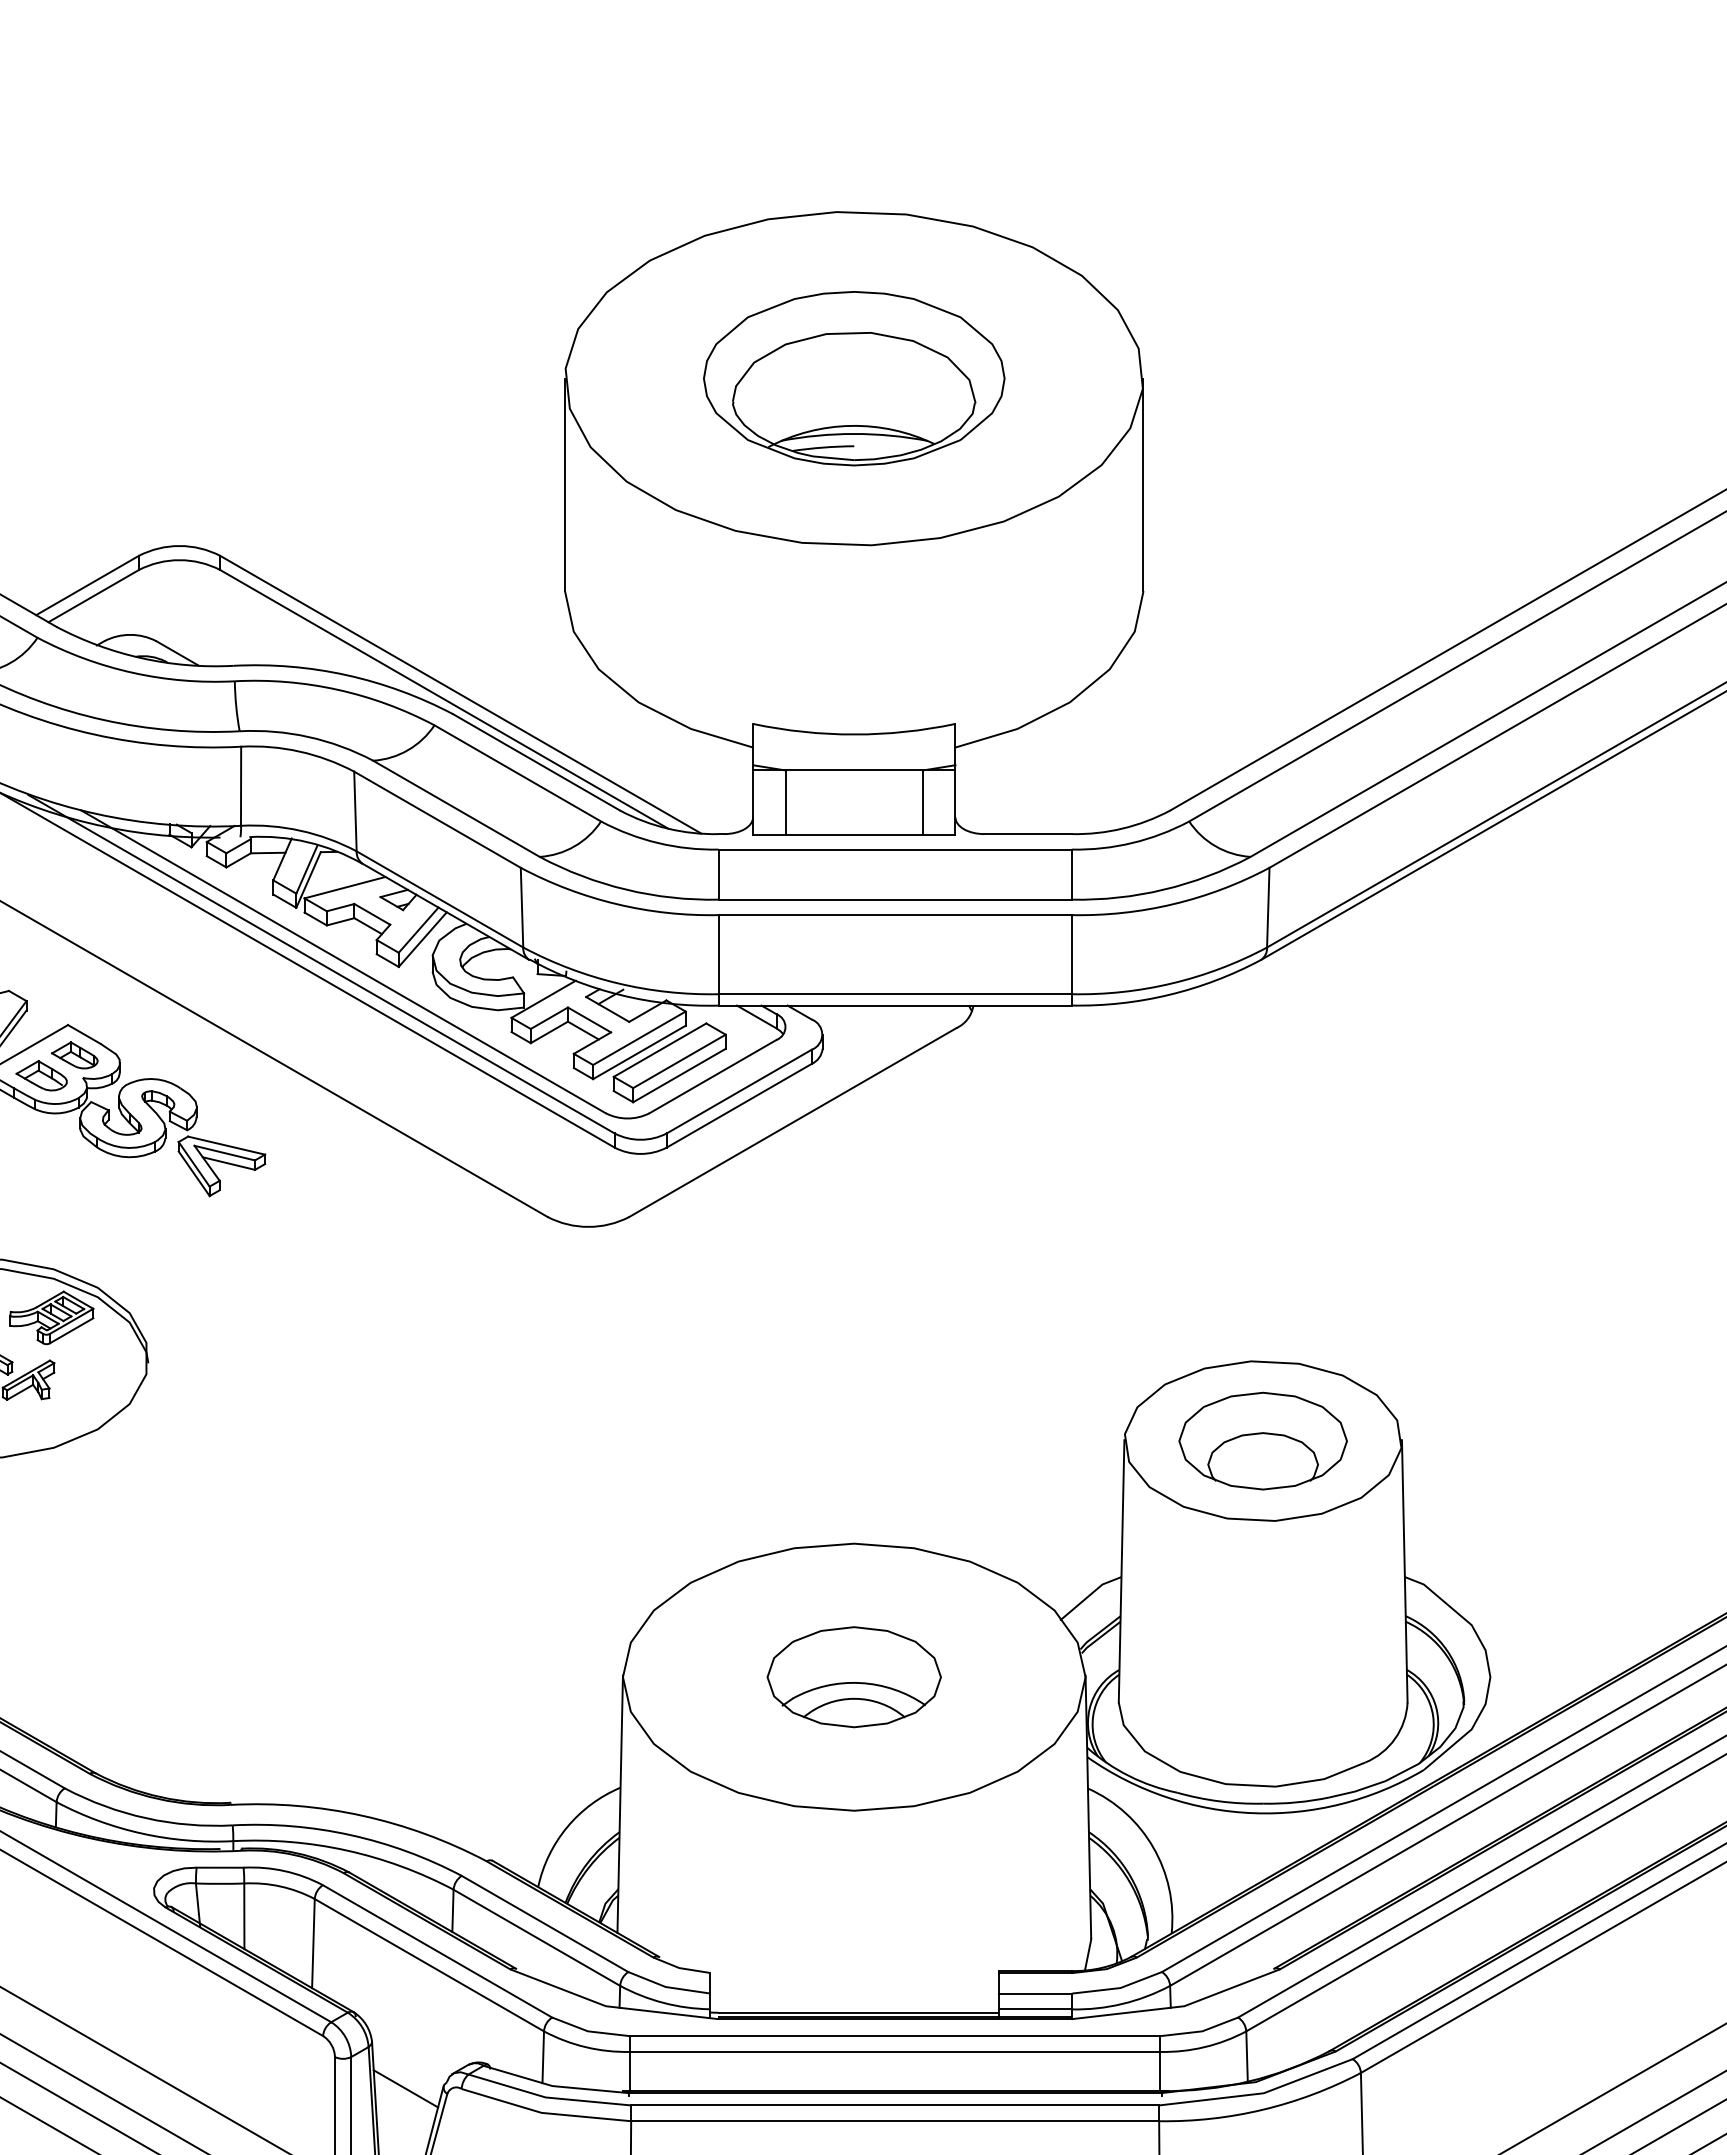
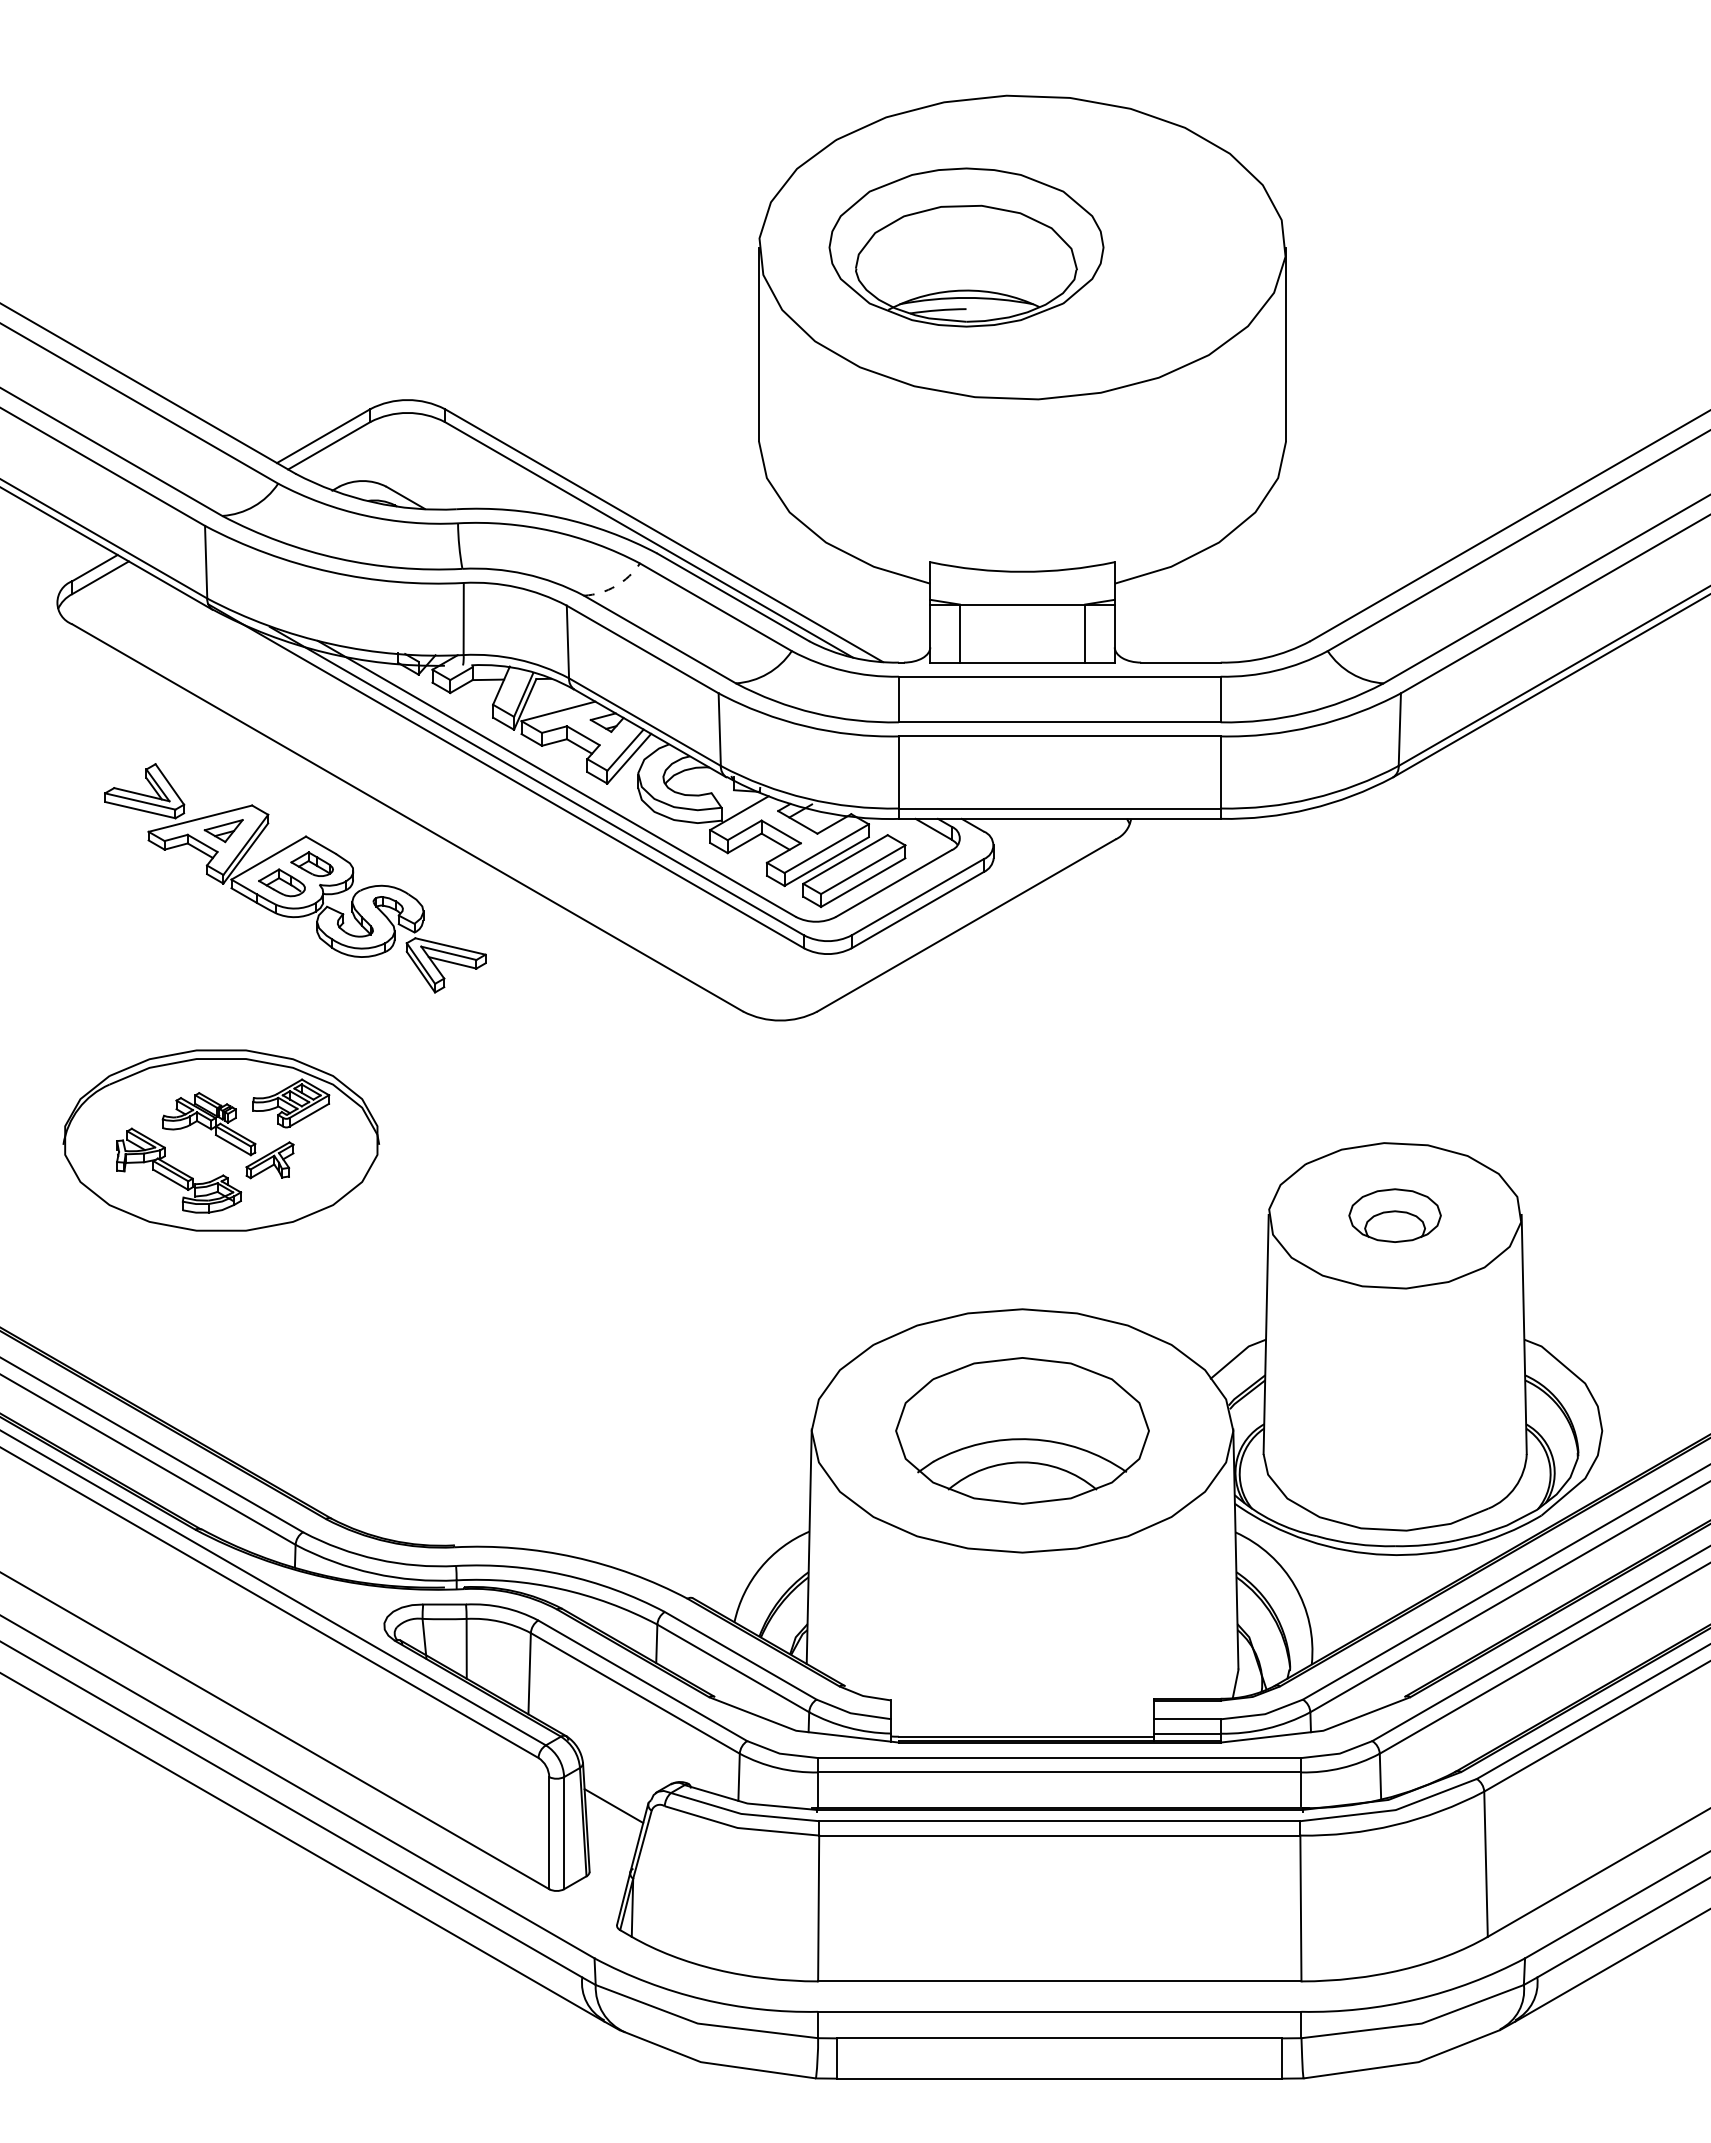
part: (854, 378) -> (966, 247), moved
arc: (407, 750) -> (615, 586), solid -> dashed
part: (1262, 1440) -> (1394, 1215), size x0.6
part: (854, 1676) -> (1022, 1430), size x1.6

